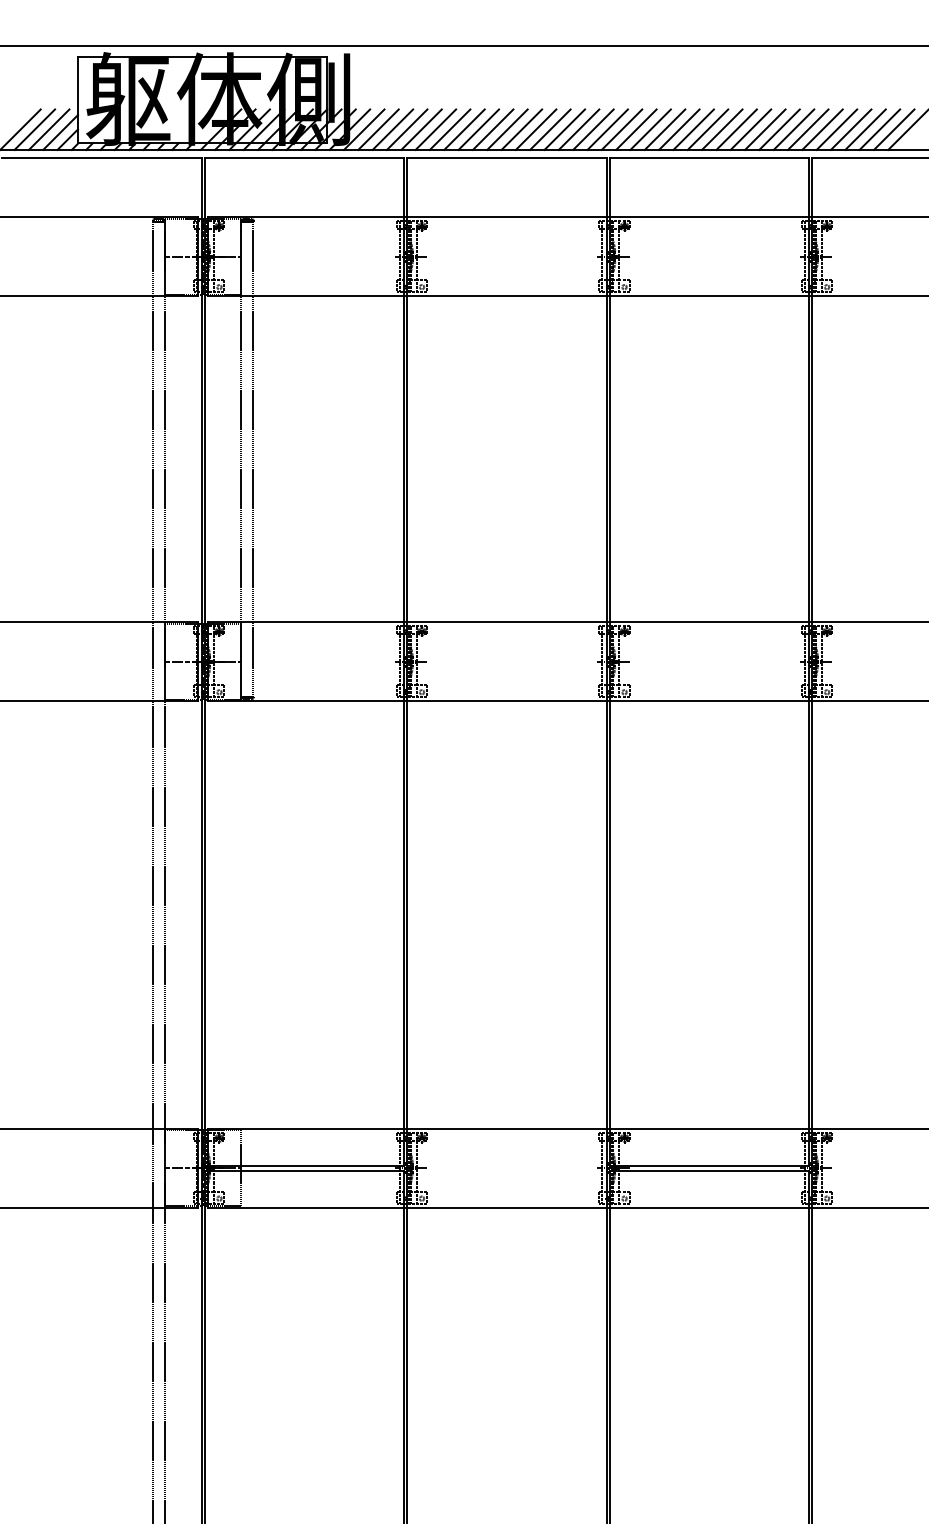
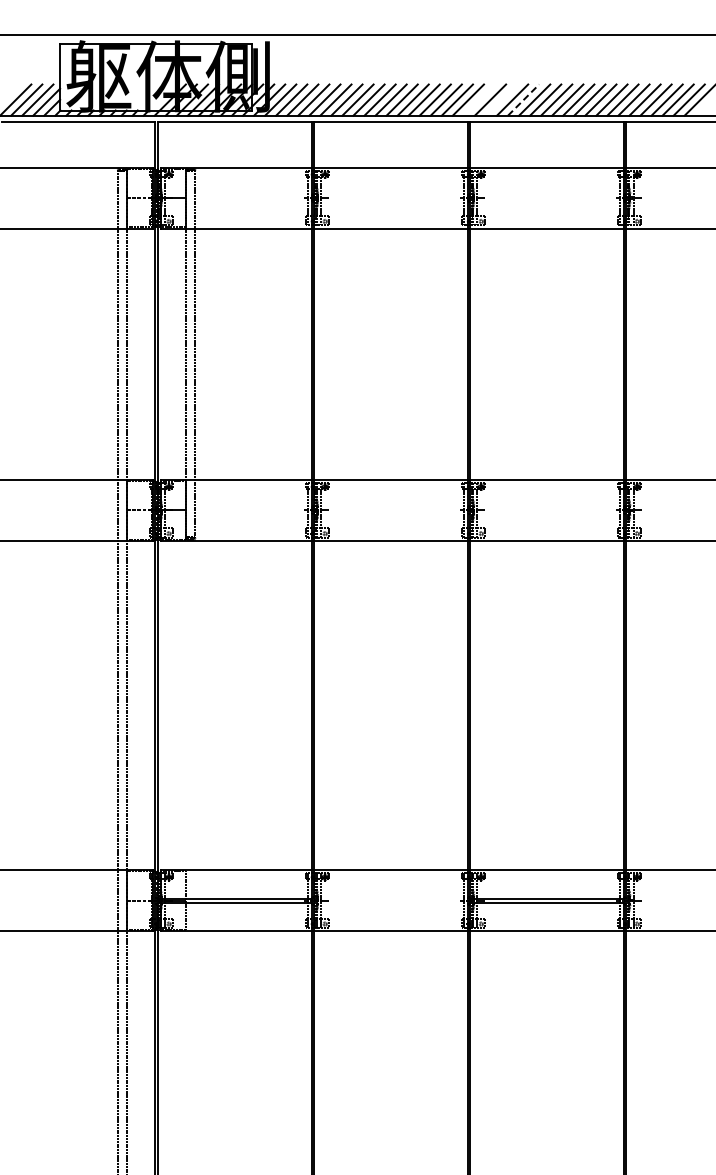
line: (622, 128) -> (479, 99), removed
line: (650, 128) -> (501, 99), removed
line: (679, 128) -> (523, 99), solid -> dashed

